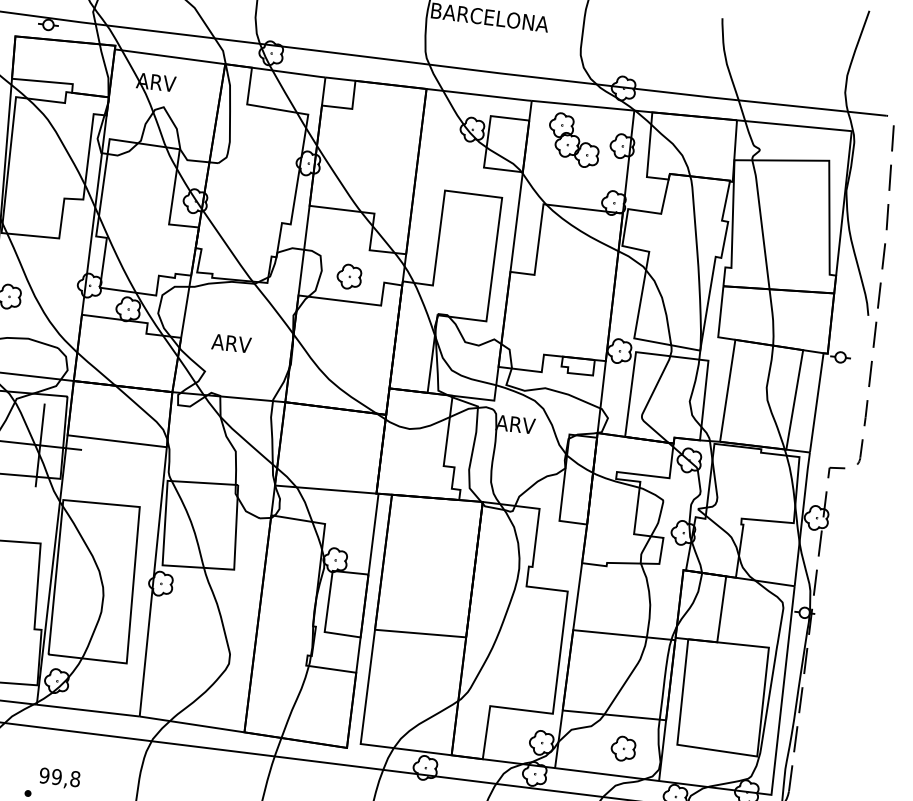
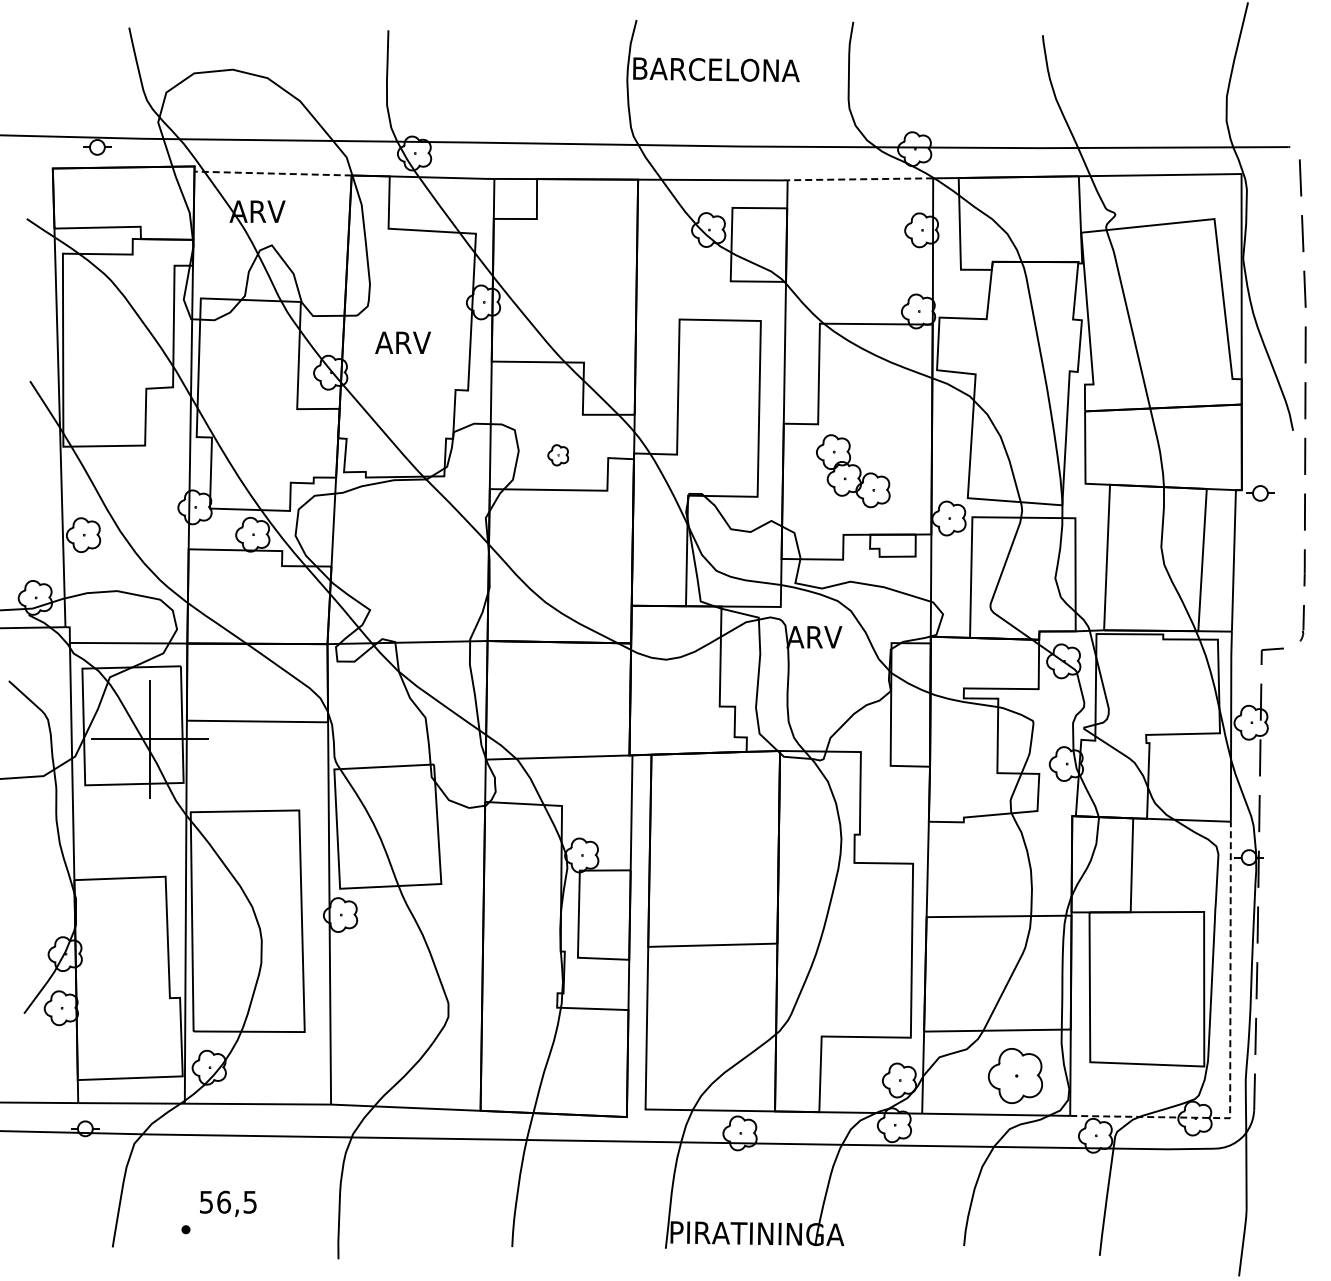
line: (170, 56) -> (273, 173), solid -> dashed
line: (583, 105) -> (860, 179), solid -> dashed
part: (574, 140) -> (853, 471), moved
part: (348, 276) -> (557, 455), size x0.6
text: (231, 343) -> (402, 342), moved
line: (776, 747) -> (1230, 1050), solid -> dashed
part: (622, 749) -> (1014, 1076), size x1.6
text: (60, 776) -> (228, 1201), 99,8 -> 56,5

